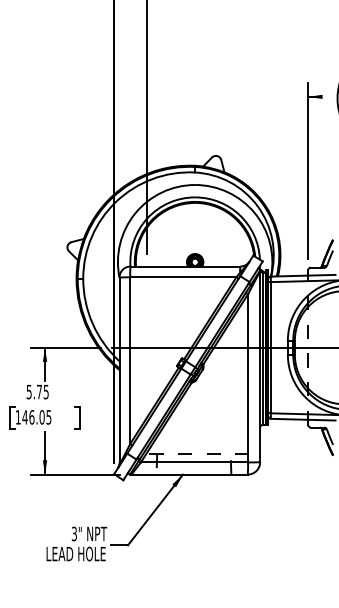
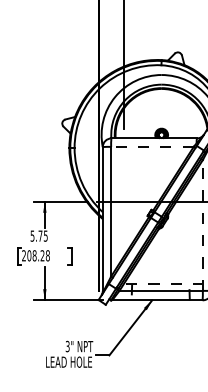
line: (182, 277) -> (151, 146), solid -> dashed
line: (248, 377) -> (203, 224), solid -> dashed
text: (33, 417) -> (35, 255), 146.05 -> 208.28

